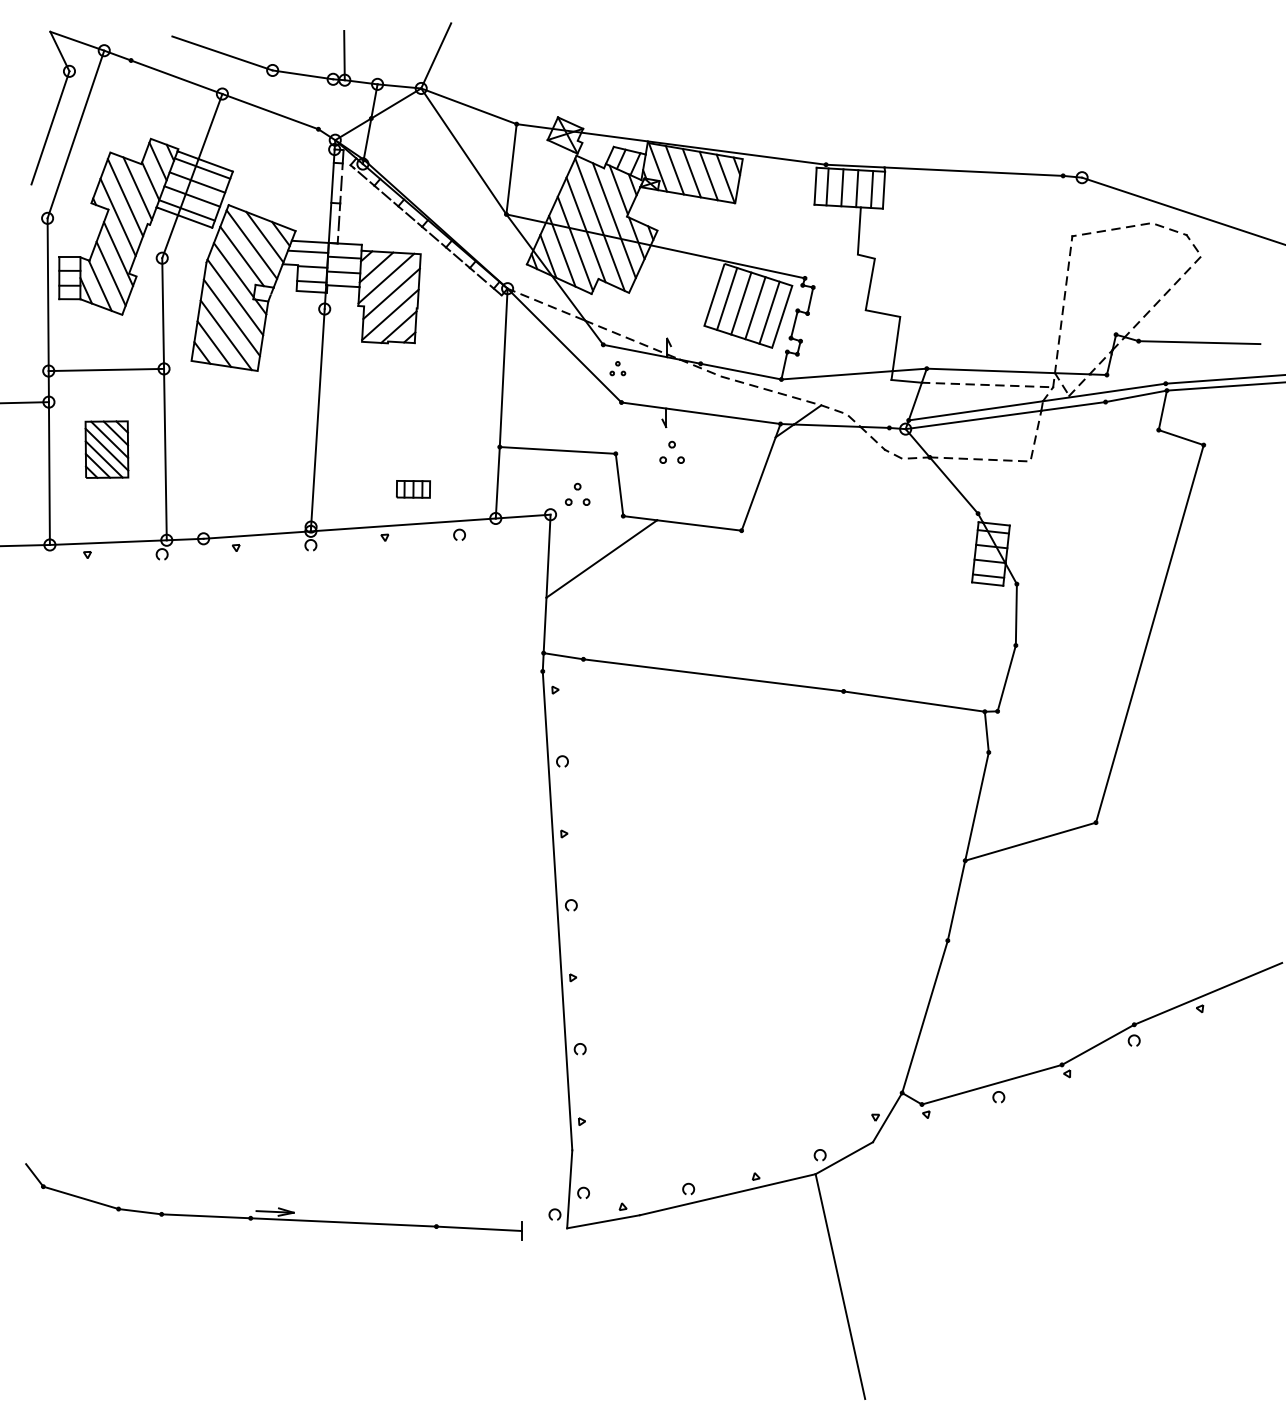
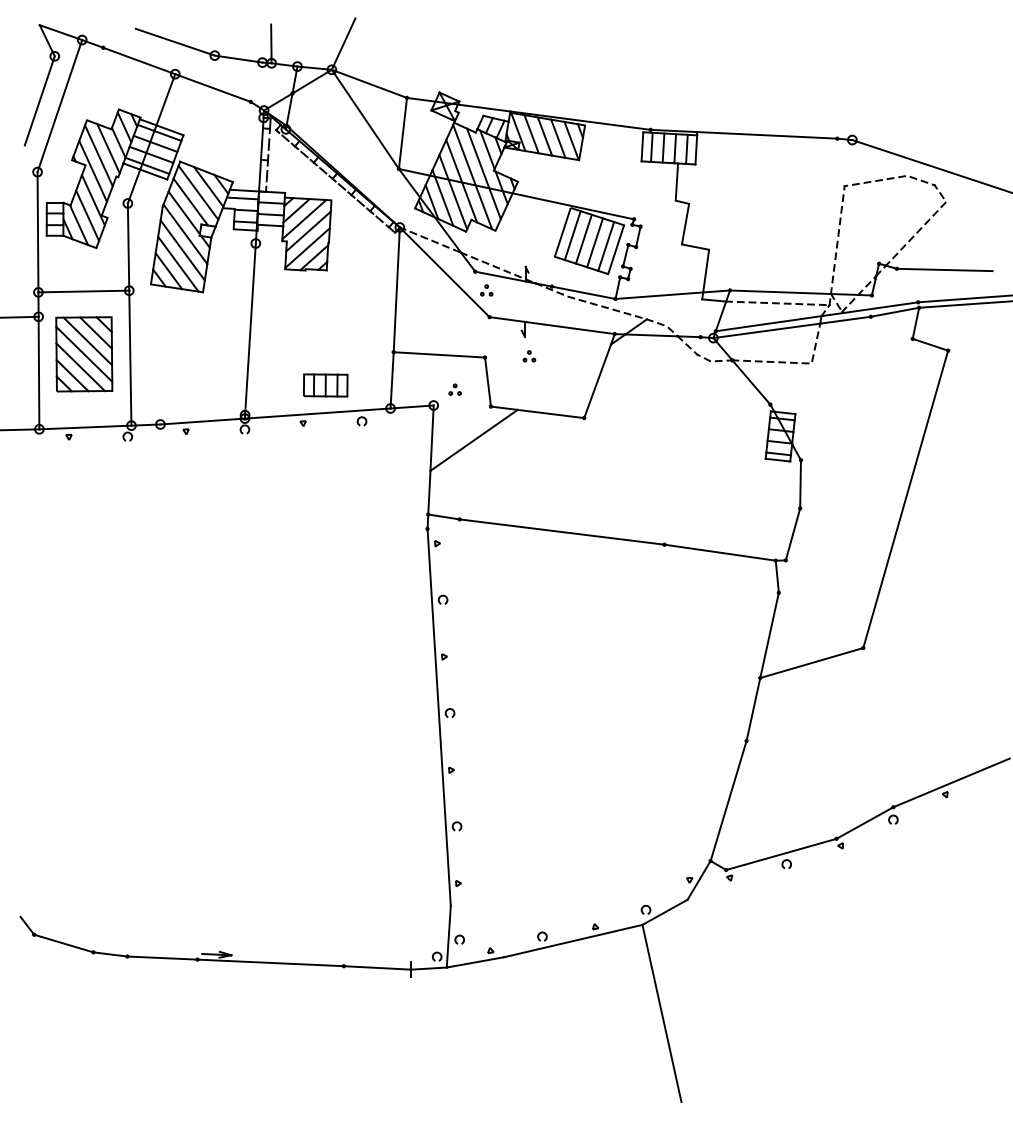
part: (106, 449) -> (83, 354), size x1.67
part: (671, 451) -> (528, 355), size x0.62
part: (413, 489) -> (325, 385), size x1.67
part: (577, 494) -> (454, 389), size x0.62
line: (544, 1229) -> (428, 968), added

